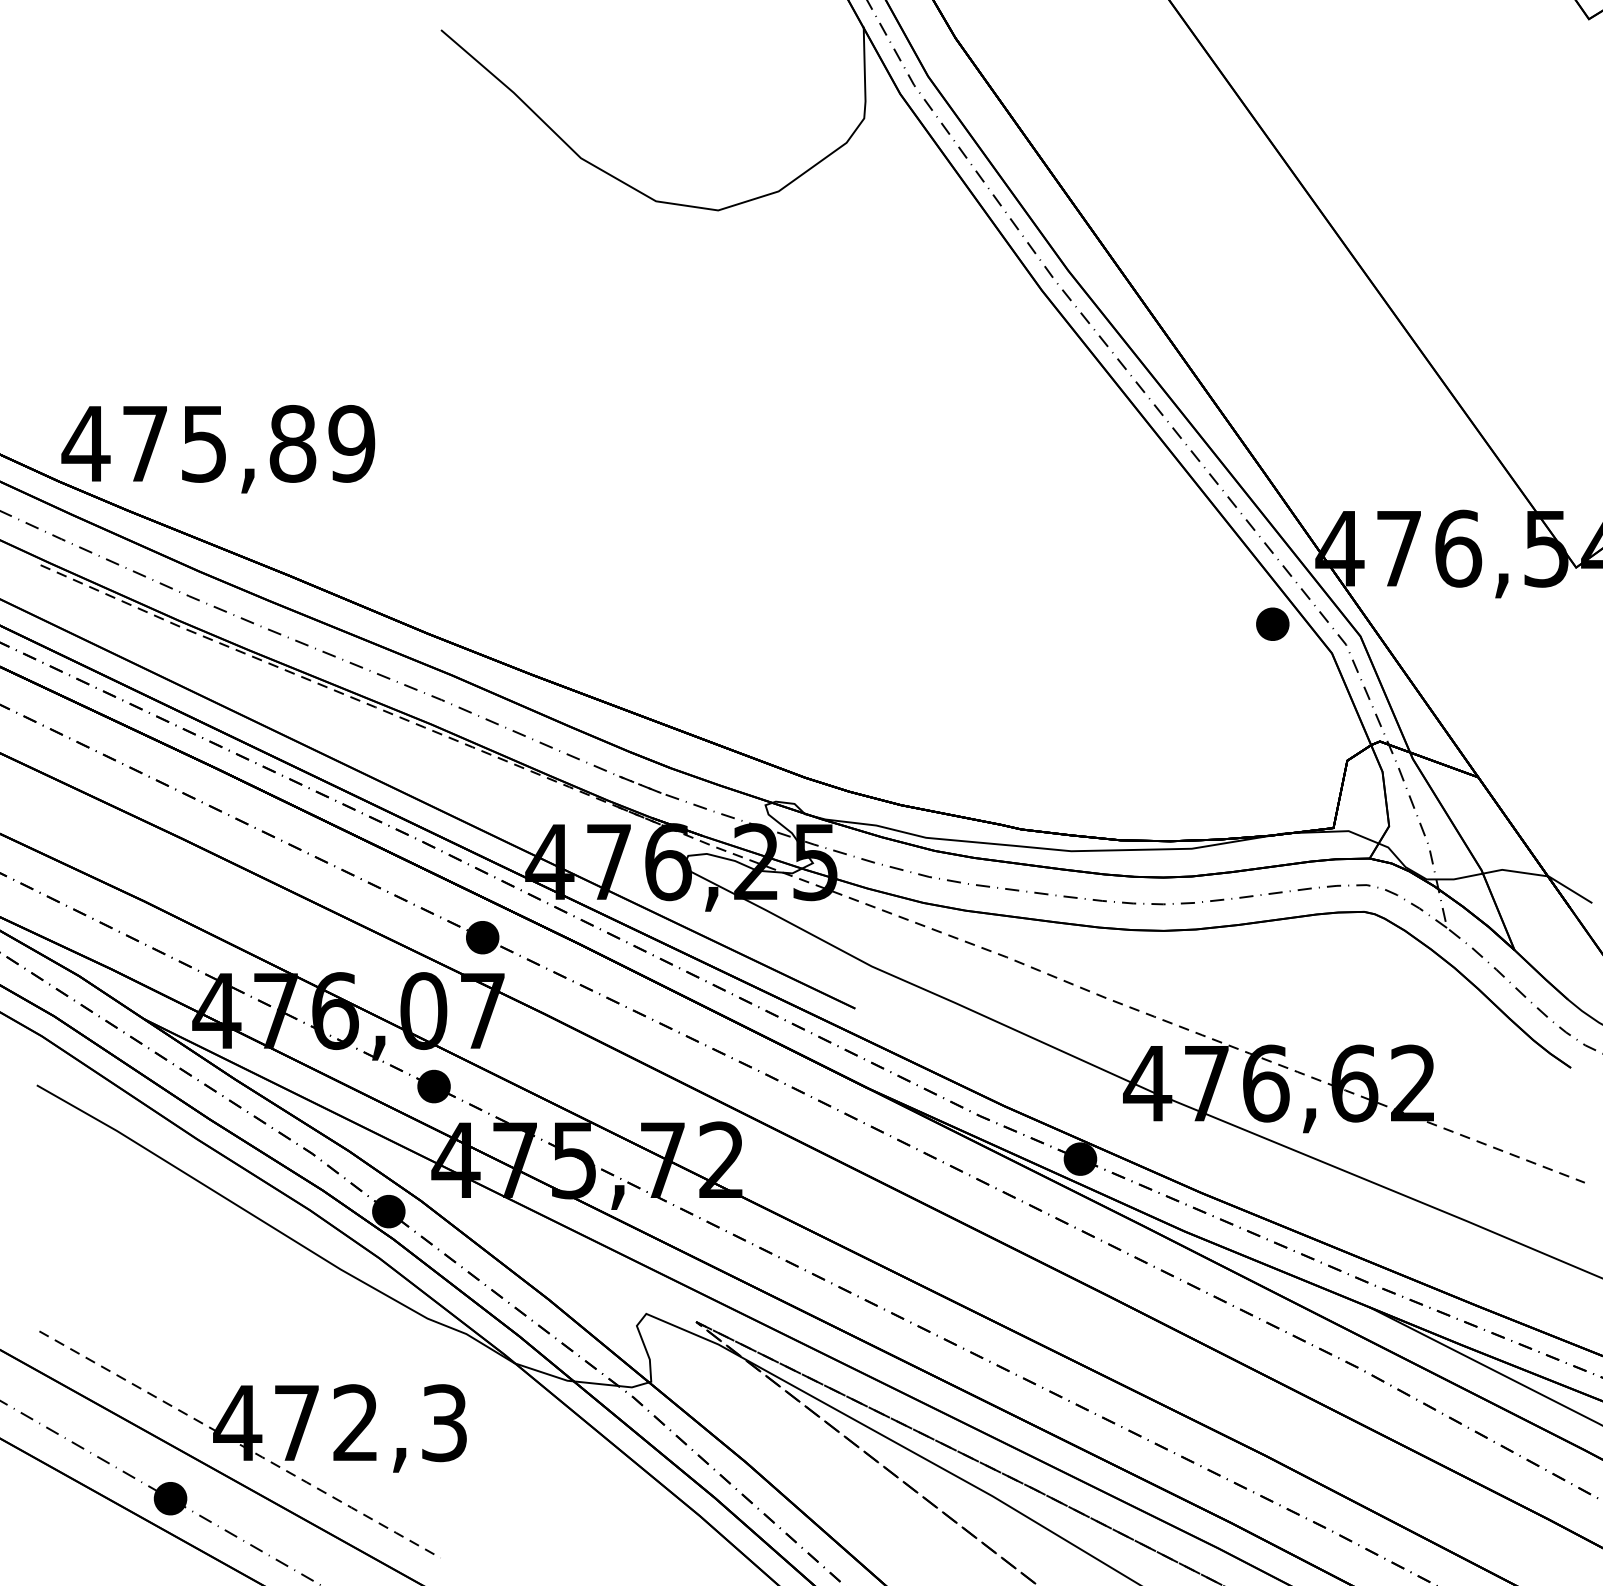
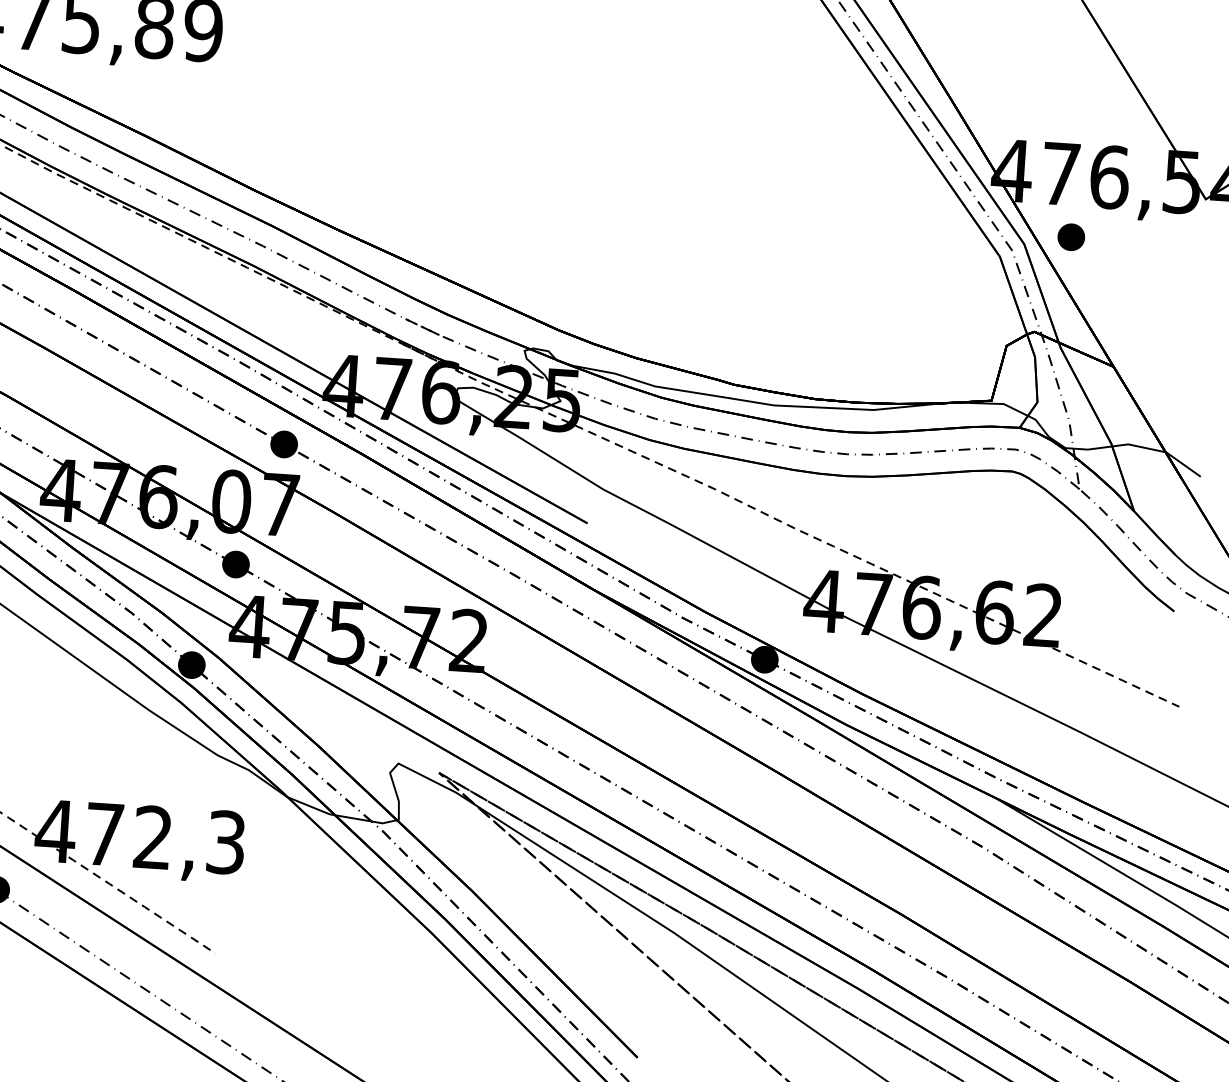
part: (1272, 623) -> (1071, 236), moved

